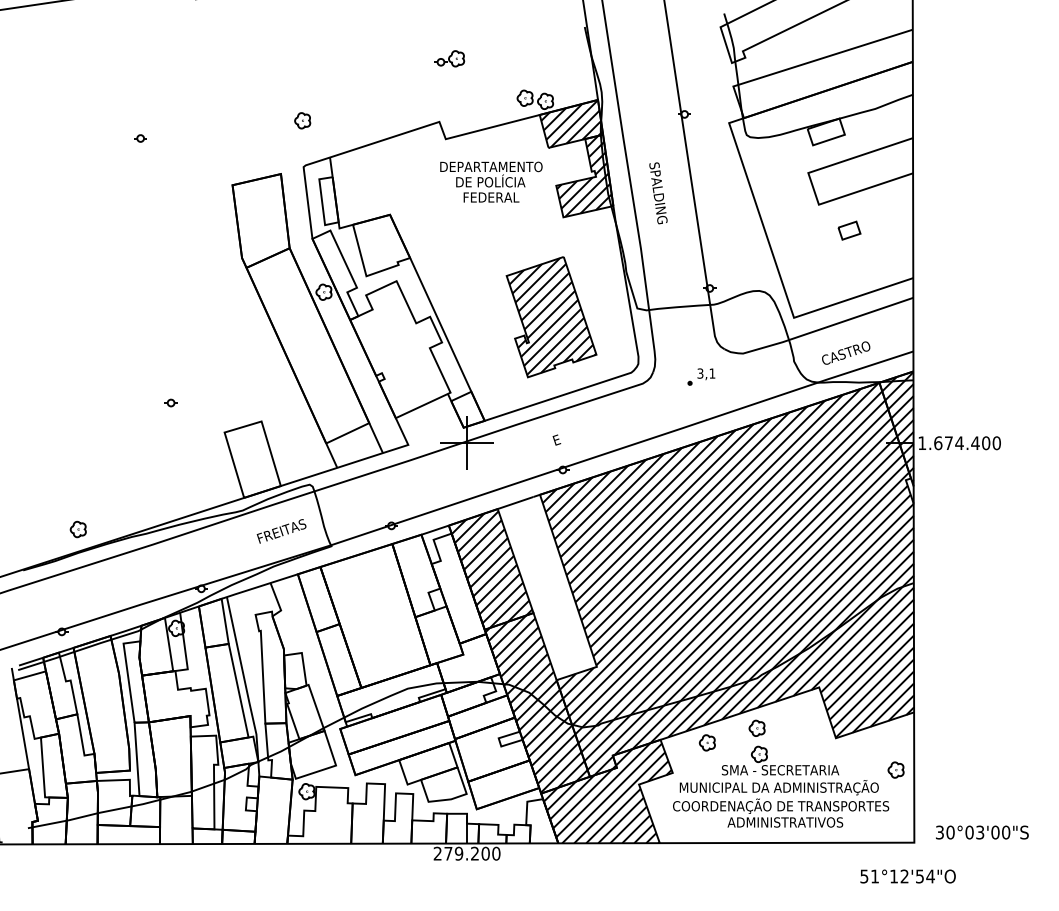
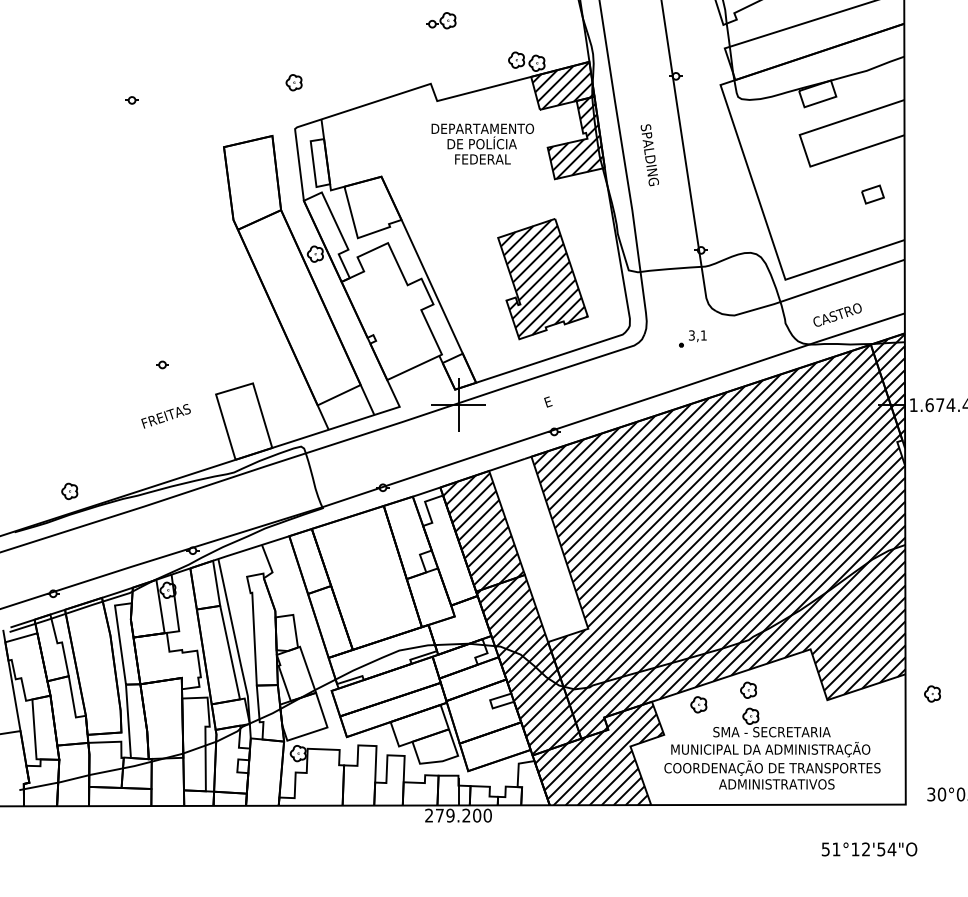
part: (849, 230) -> (872, 194), moved
text: (281, 531) -> (165, 416), moved
part: (895, 769) -> (931, 693), moved
text: (907, 876) -> (868, 849), moved

